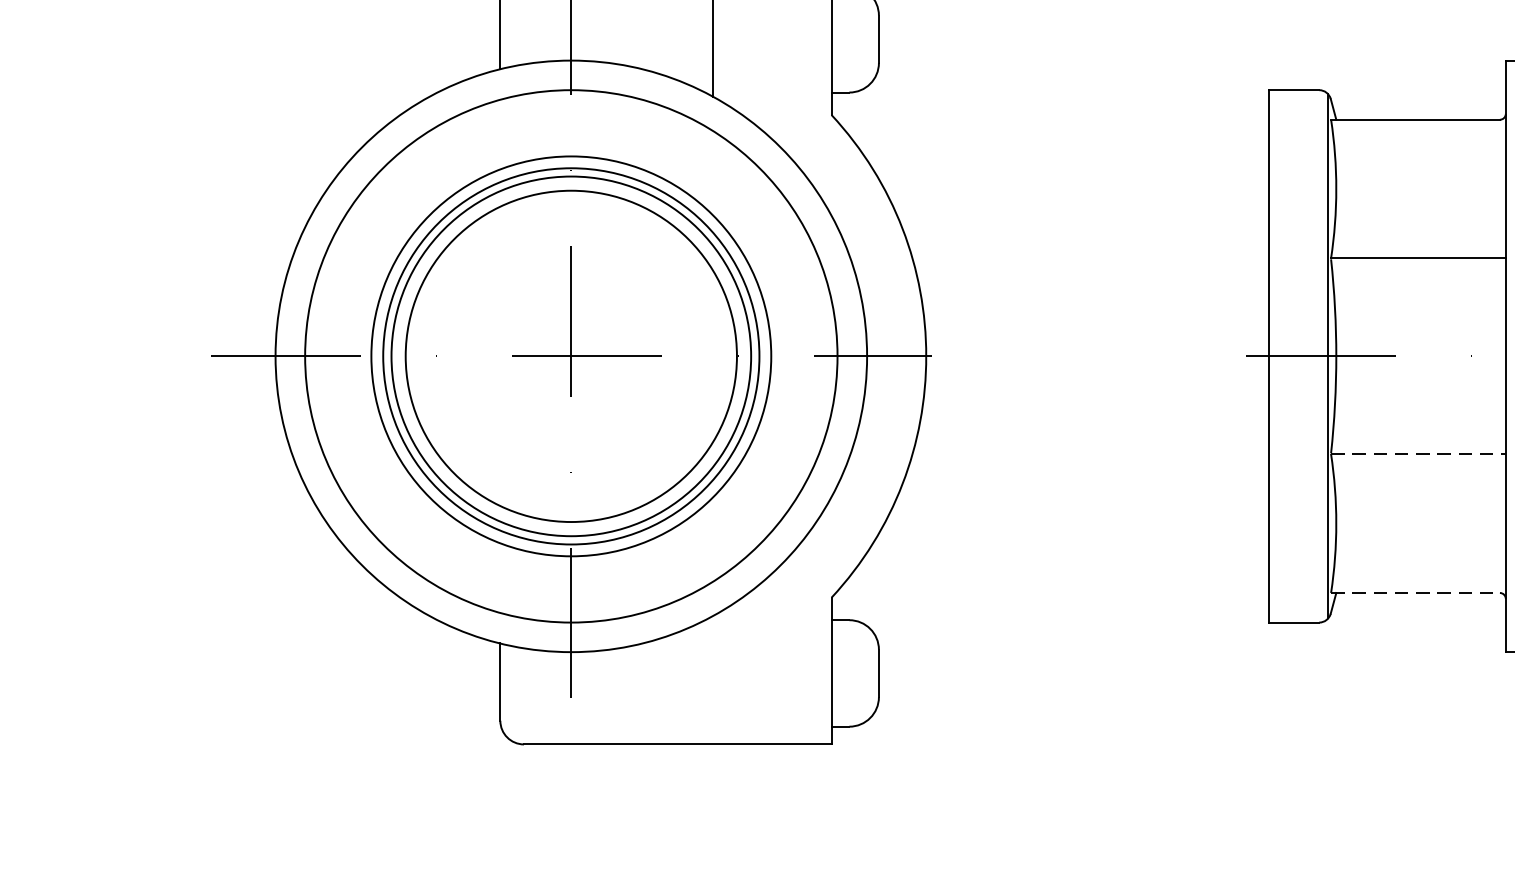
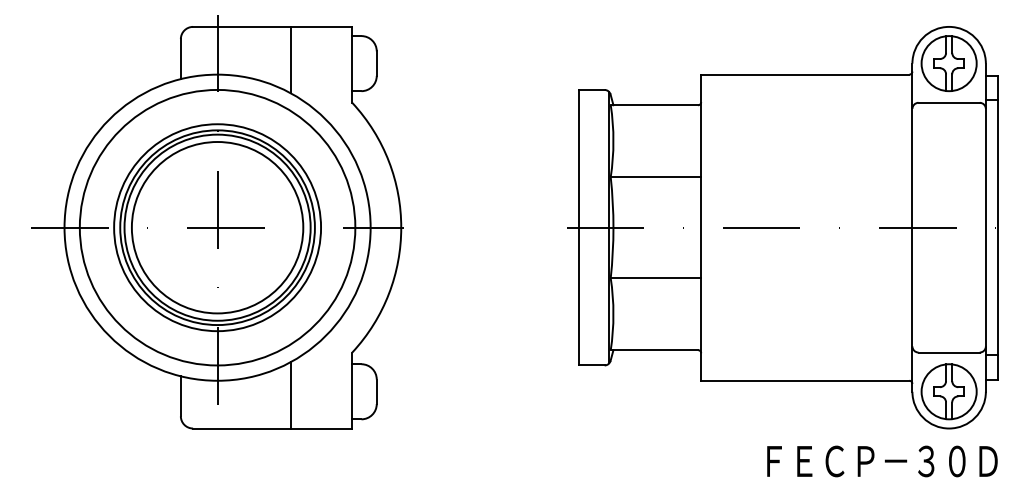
line: (1419, 454) -> (656, 278), dashed -> solid
line: (1415, 593) -> (654, 350), dashed -> solid
line: (714, 678) -> (291, 394), added

